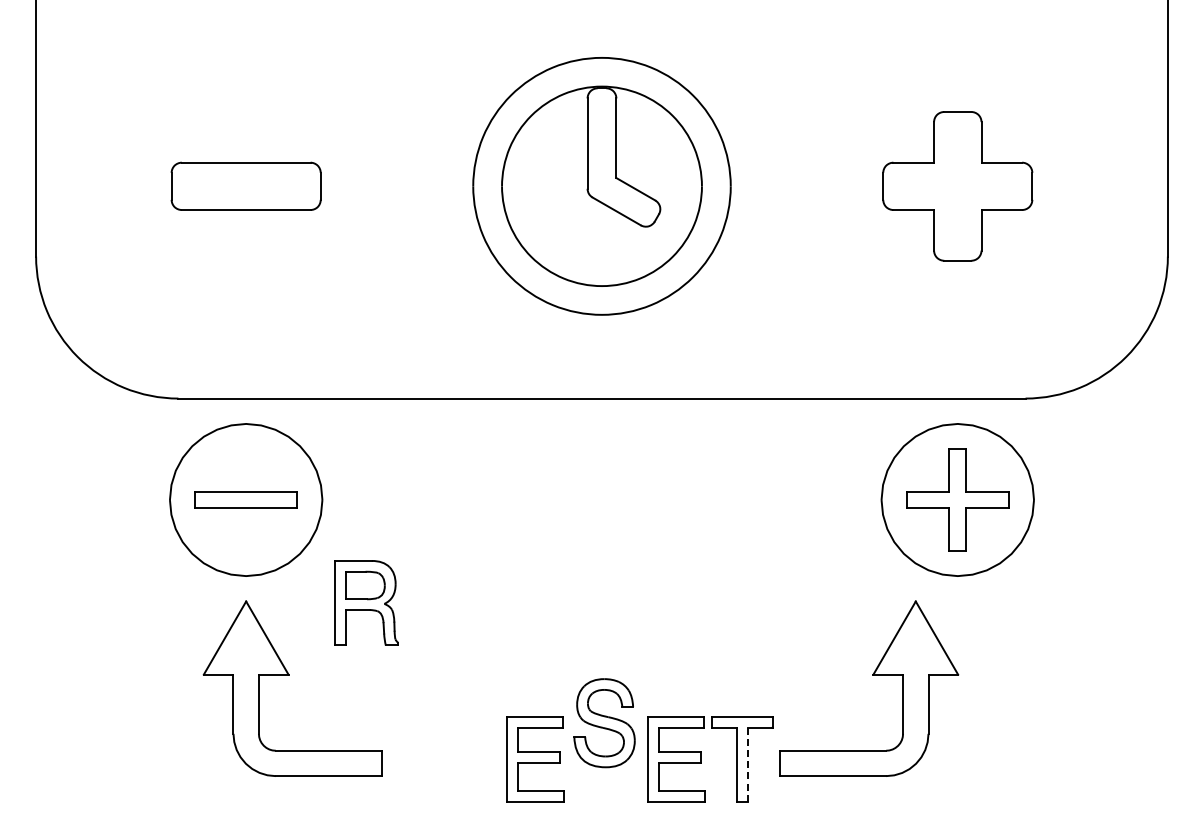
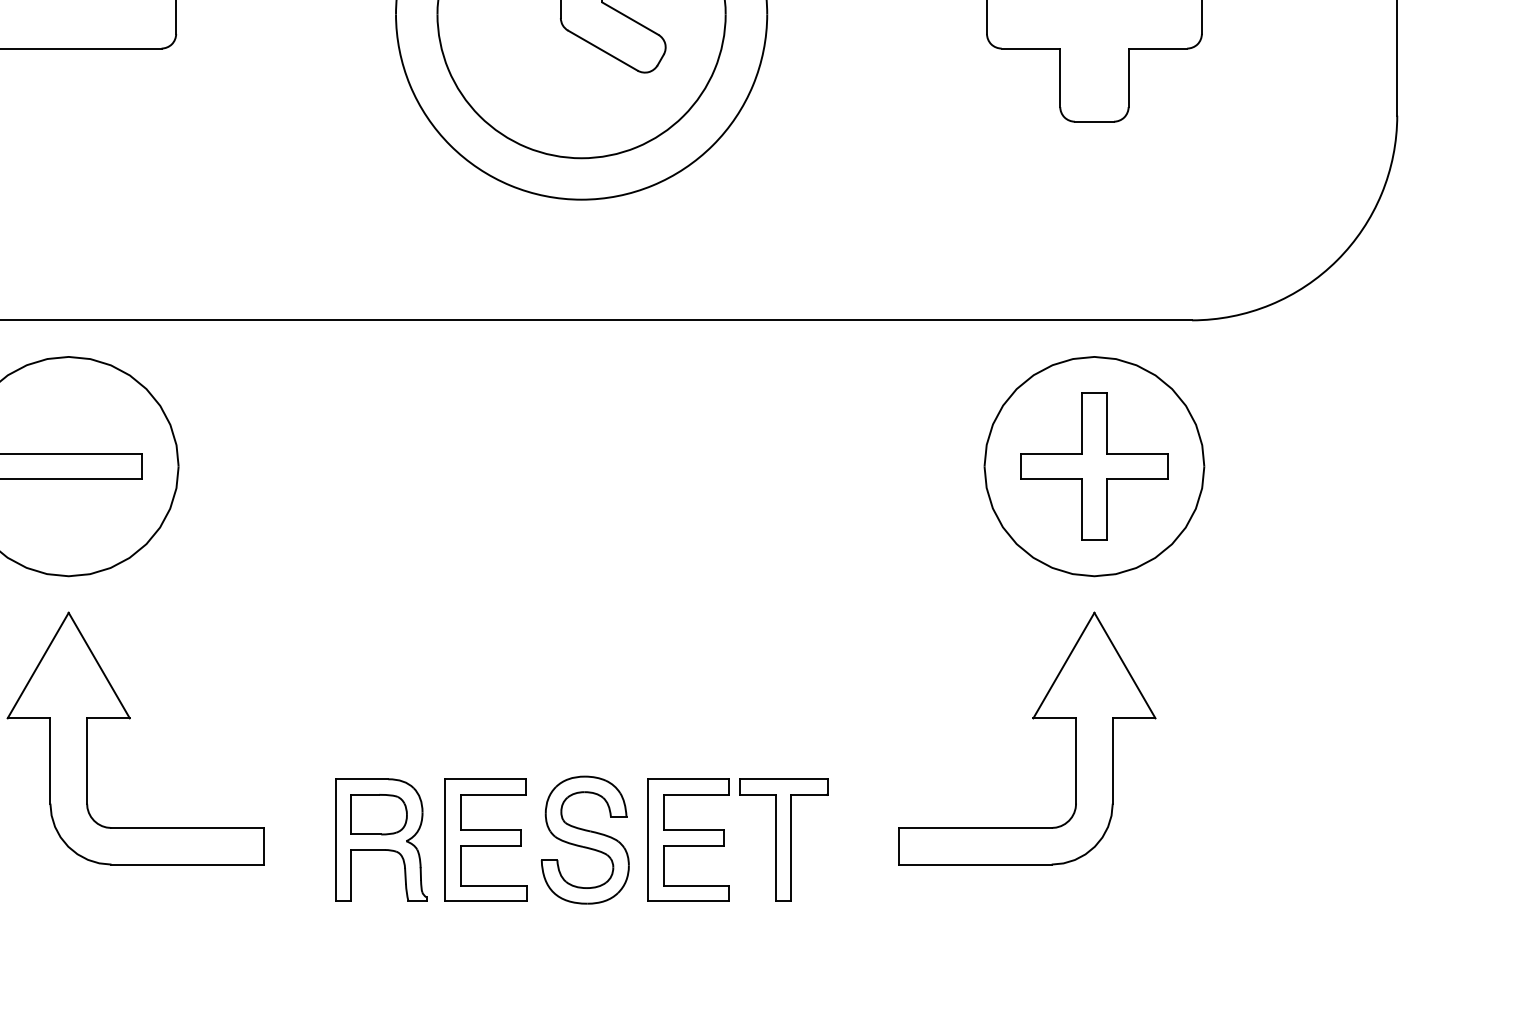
part: (366, 603) -> (380, 840), moved
part: (872, 675) -> (1032, 719), moved
part: (604, 723) -> (585, 840), moved
line: (747, 764) -> (791, 847), dashed -> solid

